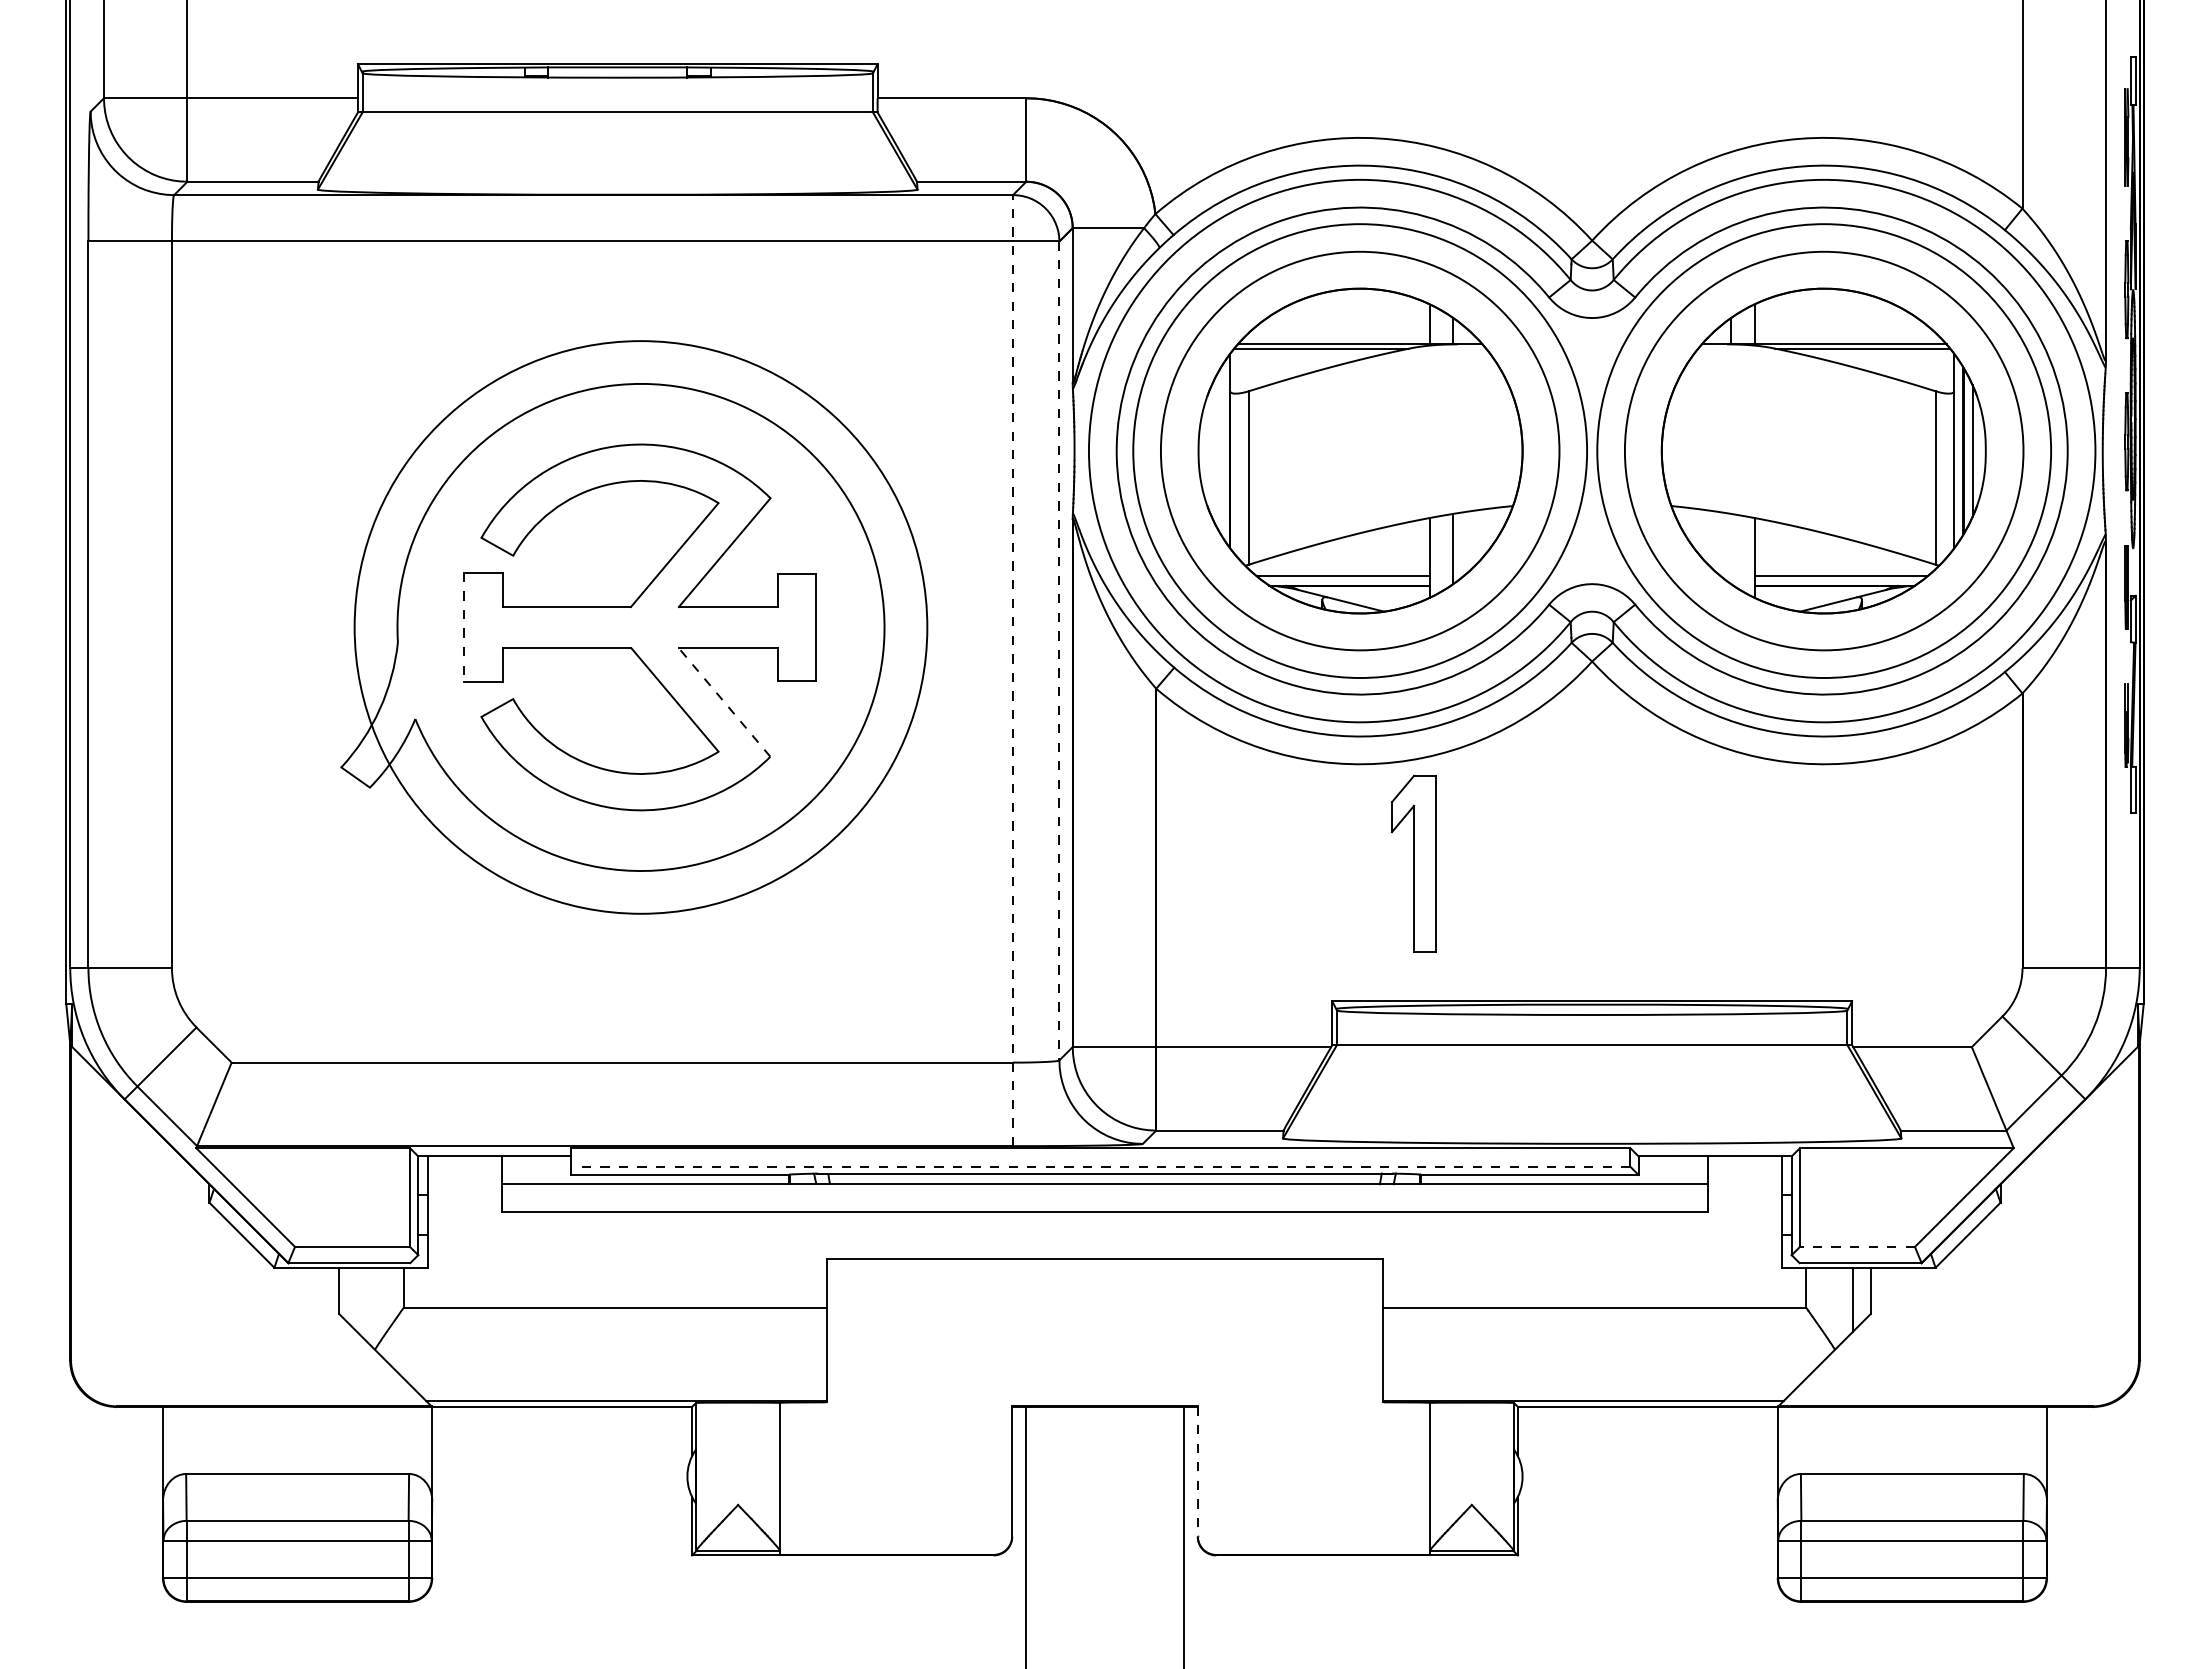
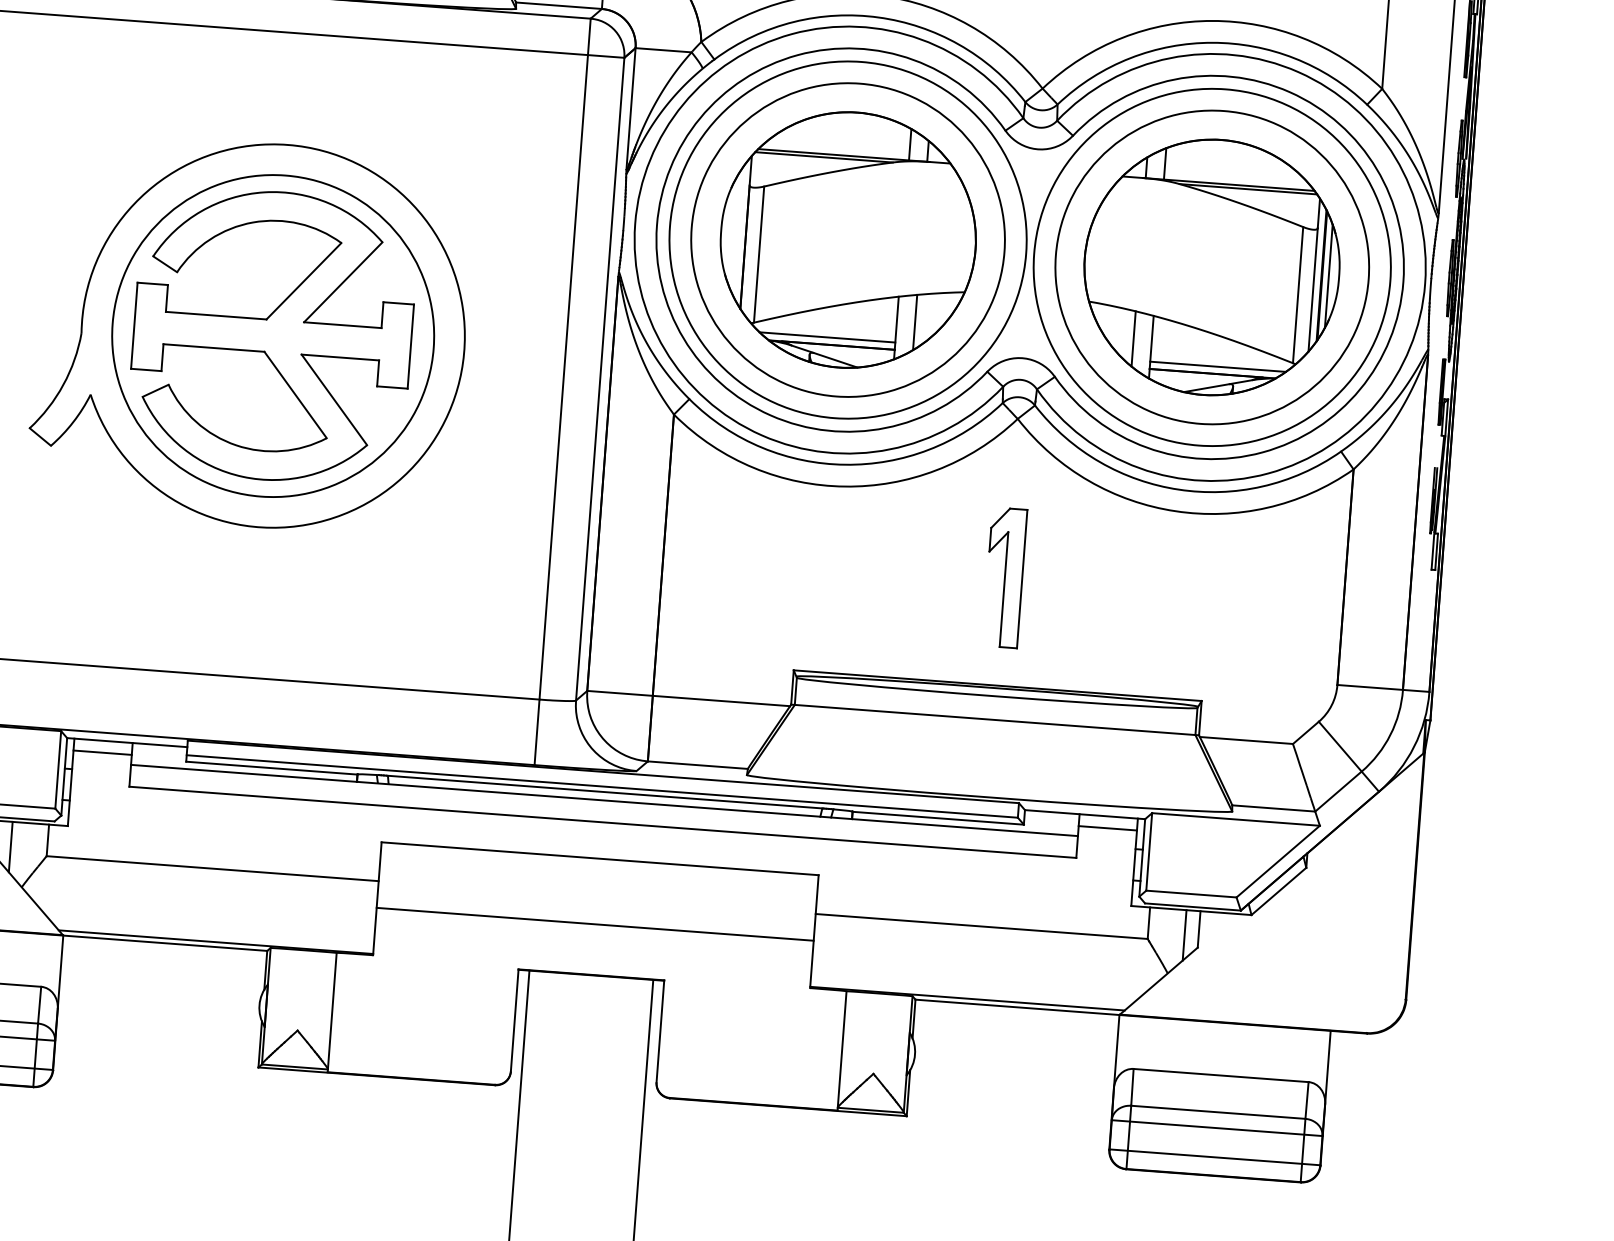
line: (1731, 548) -> (1133, 338), added
circle: (640, 626) -> (272, 335), size x0.71
line: (464, 627) -> (134, 325), dashed -> solid
line: (1059, 651) -> (600, 379), dashed -> solid
line: (1013, 670) -> (563, 391), dashed -> solid
line: (724, 702) -> (334, 399), dashed -> solid
part: (1413, 863) -> (1004, 577), moved
line: (1100, 1166) -> (602, 786), dashed -> solid
line: (464, 1171) -> (102, 752), added
line: (1745, 1171) -> (1107, 828), added
line: (1856, 1246) -> (1190, 893), dashed -> solid
line: (357, 1299) -> (11, 846), added
line: (1104, 1342) -> (594, 924), added
line: (1197, 1471) -> (660, 1031), dashed -> solid

